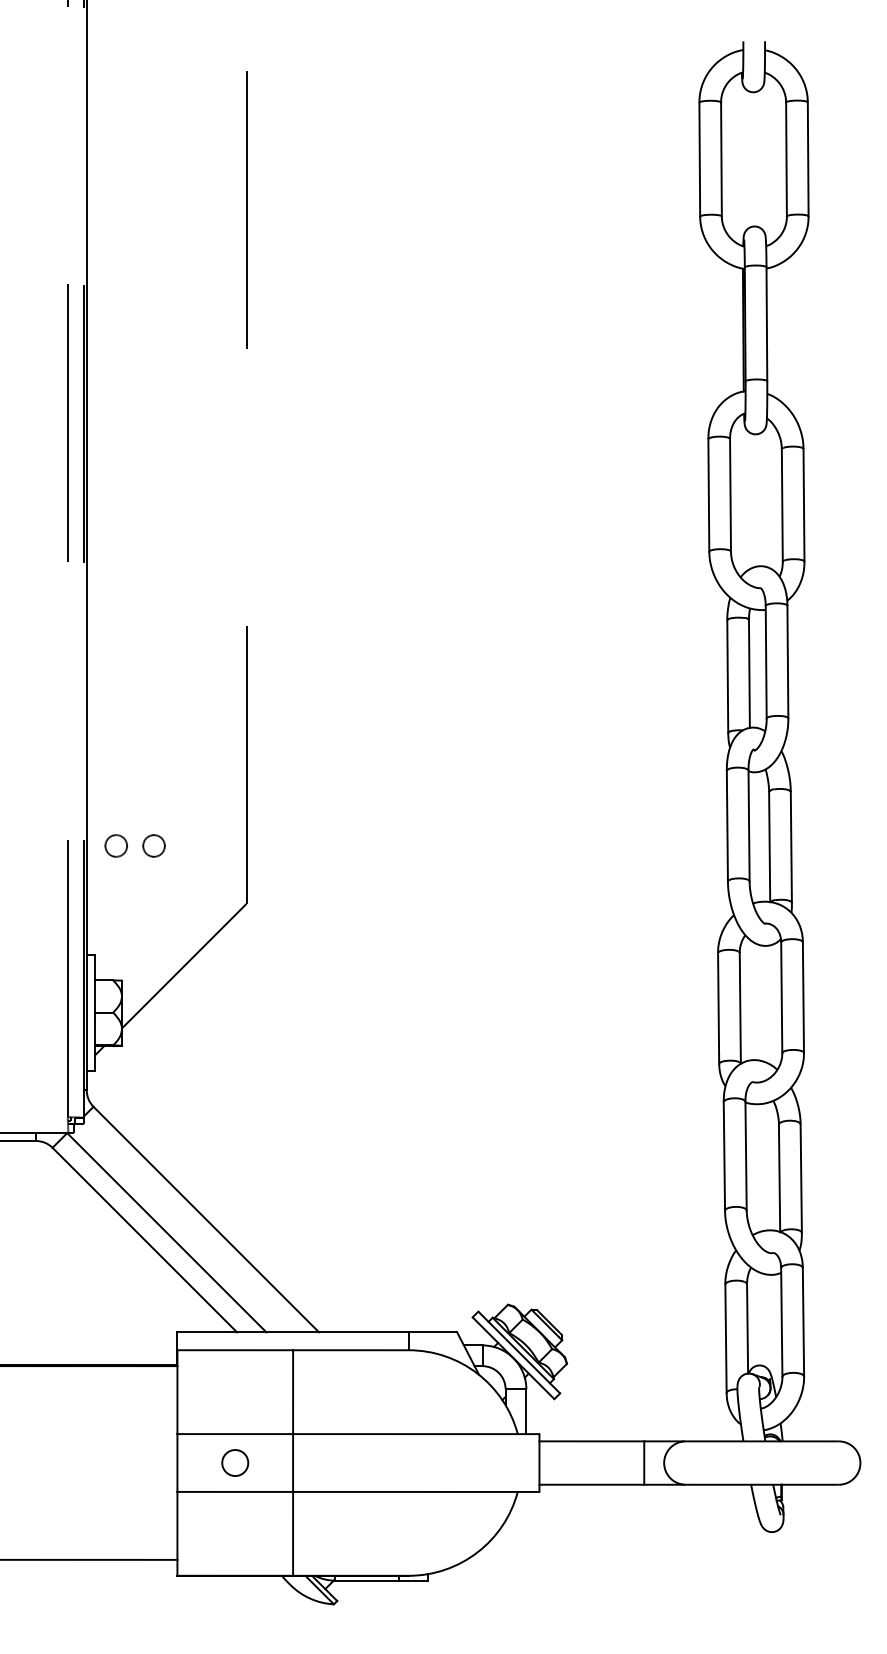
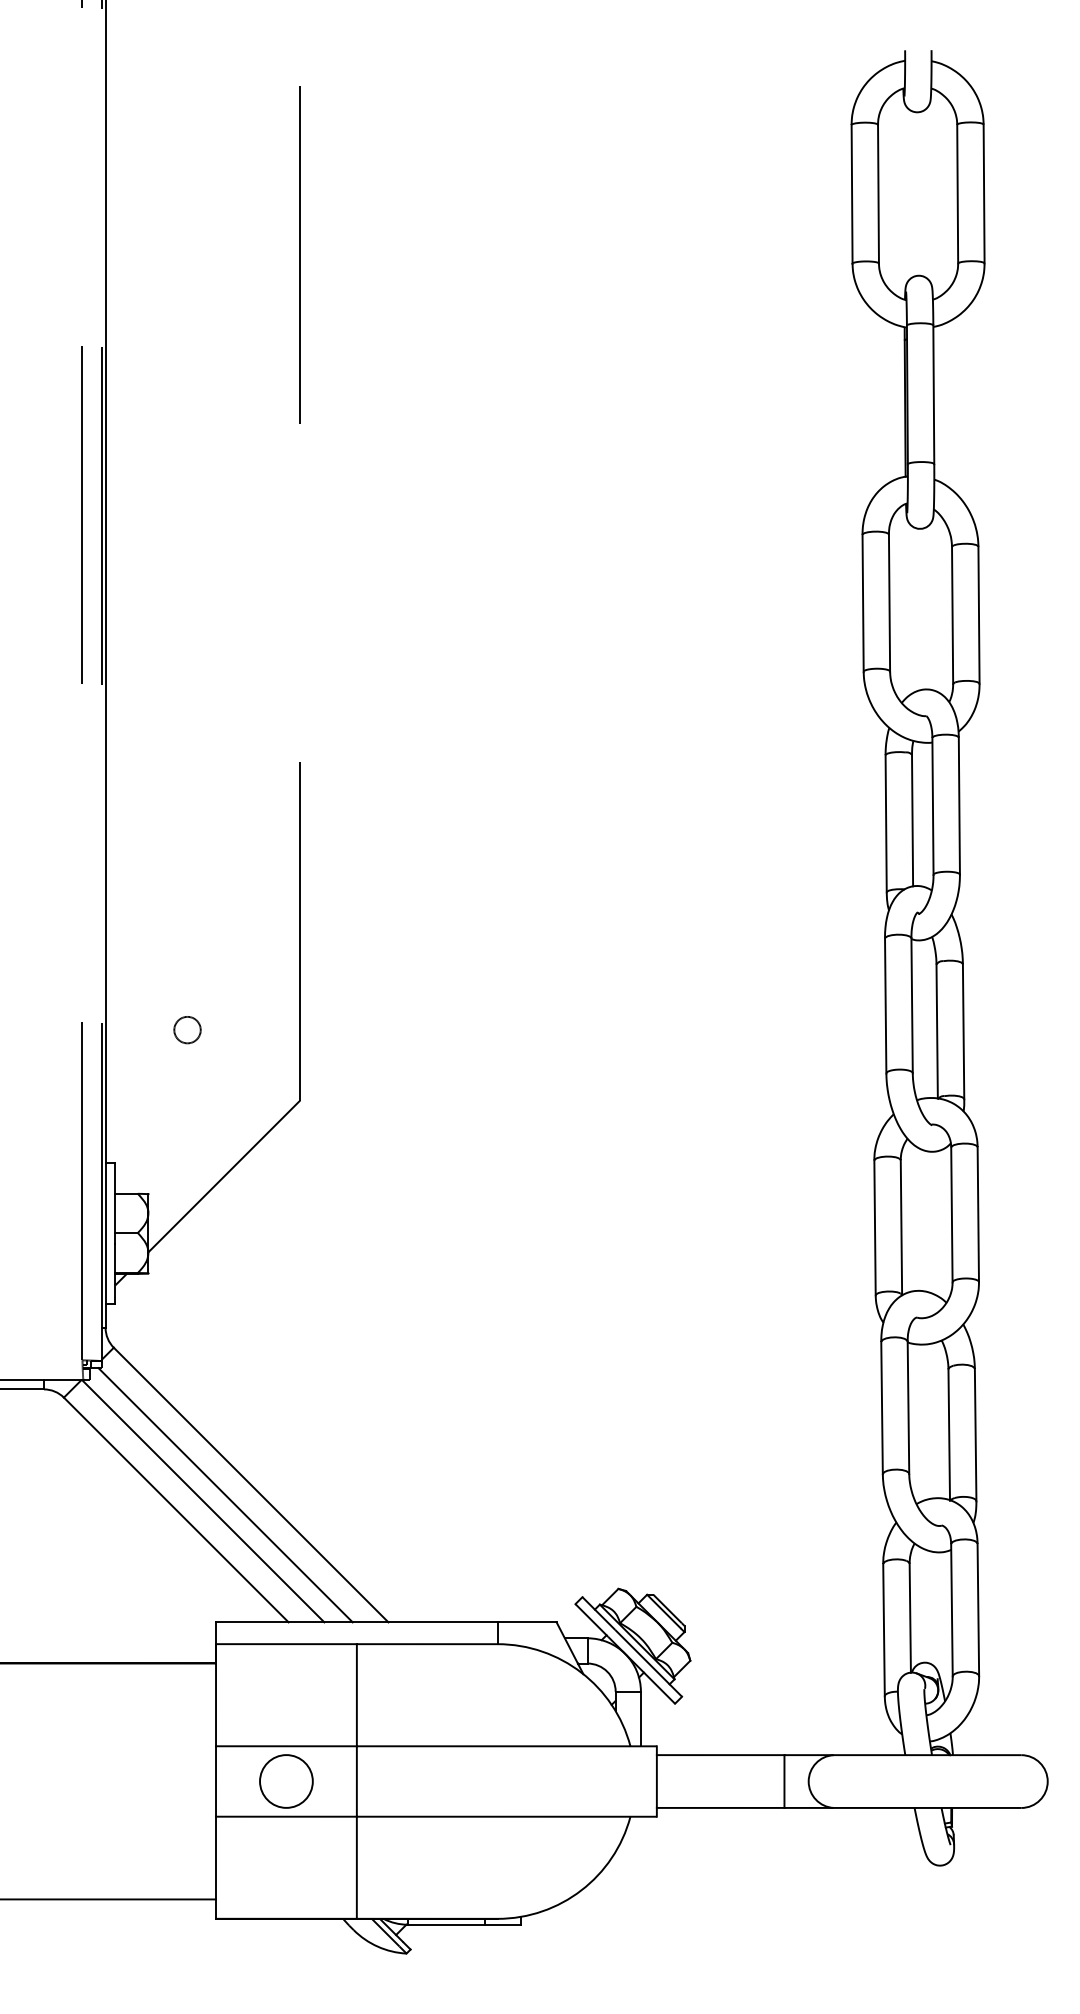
circle: (116, 846) -> (141, 1030), removed
line: (185, 1228) -> (225, 1495), added
circle: (235, 1463) -> (286, 1781), size x1.67

